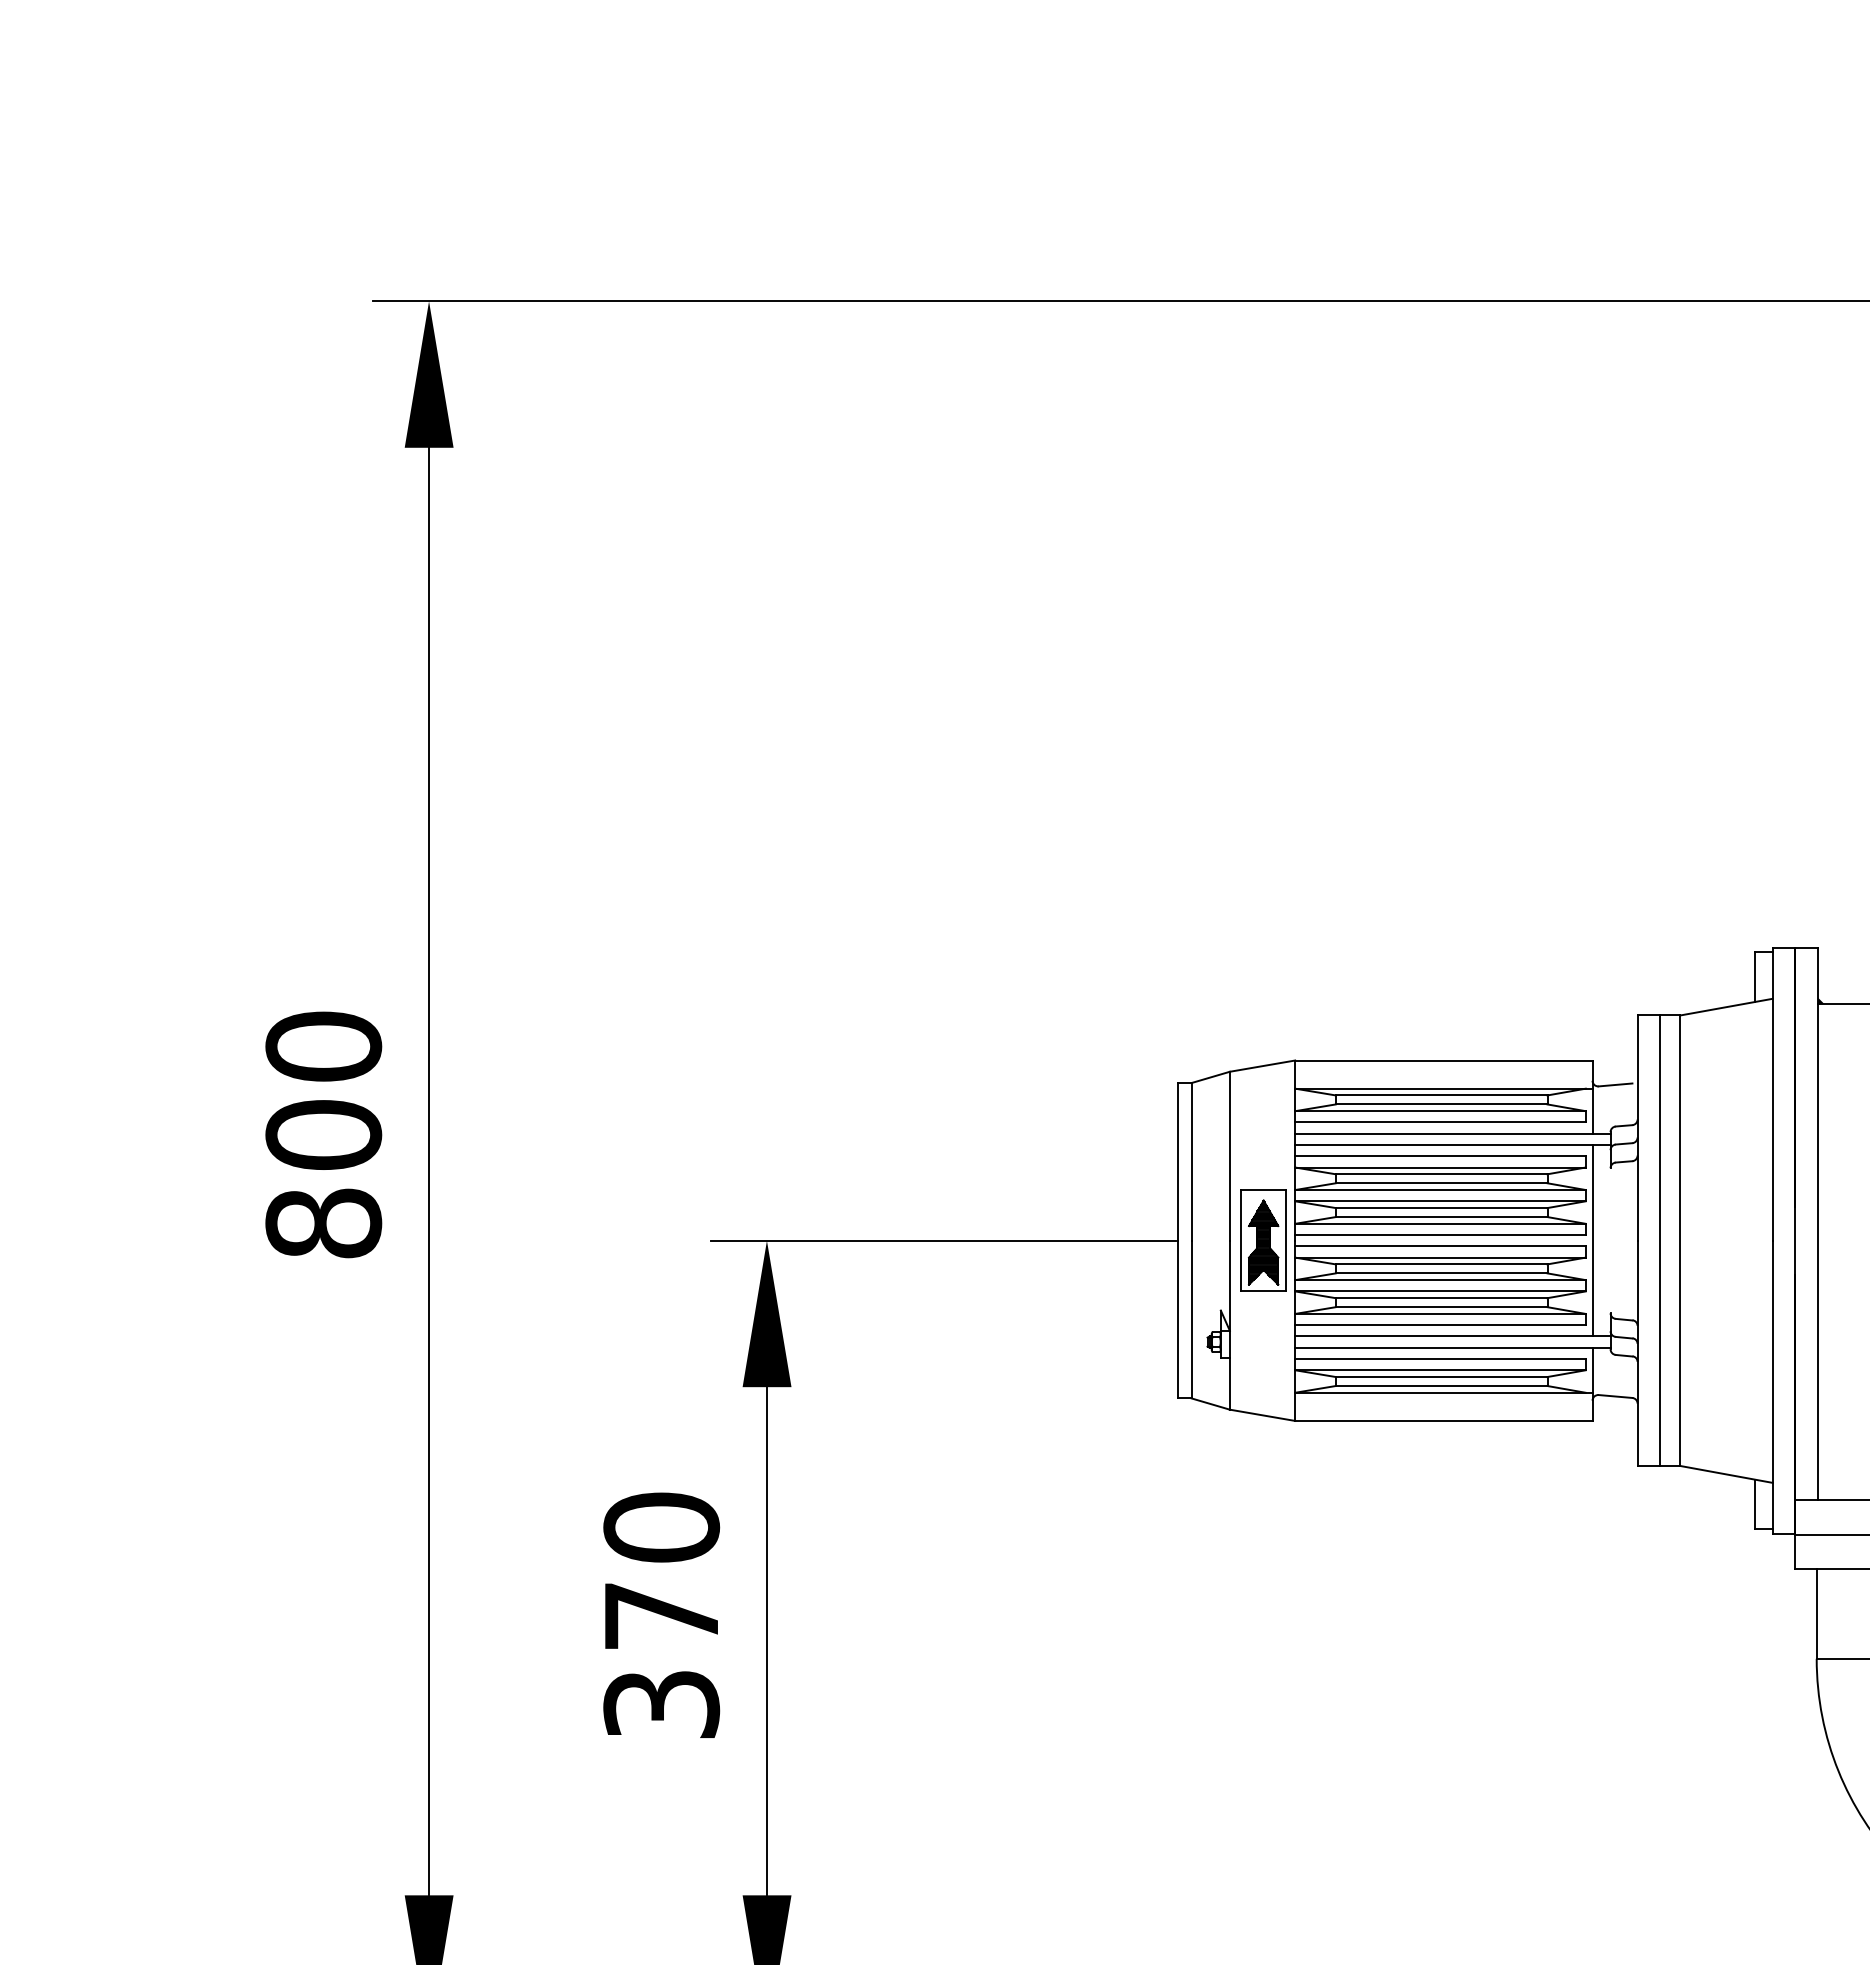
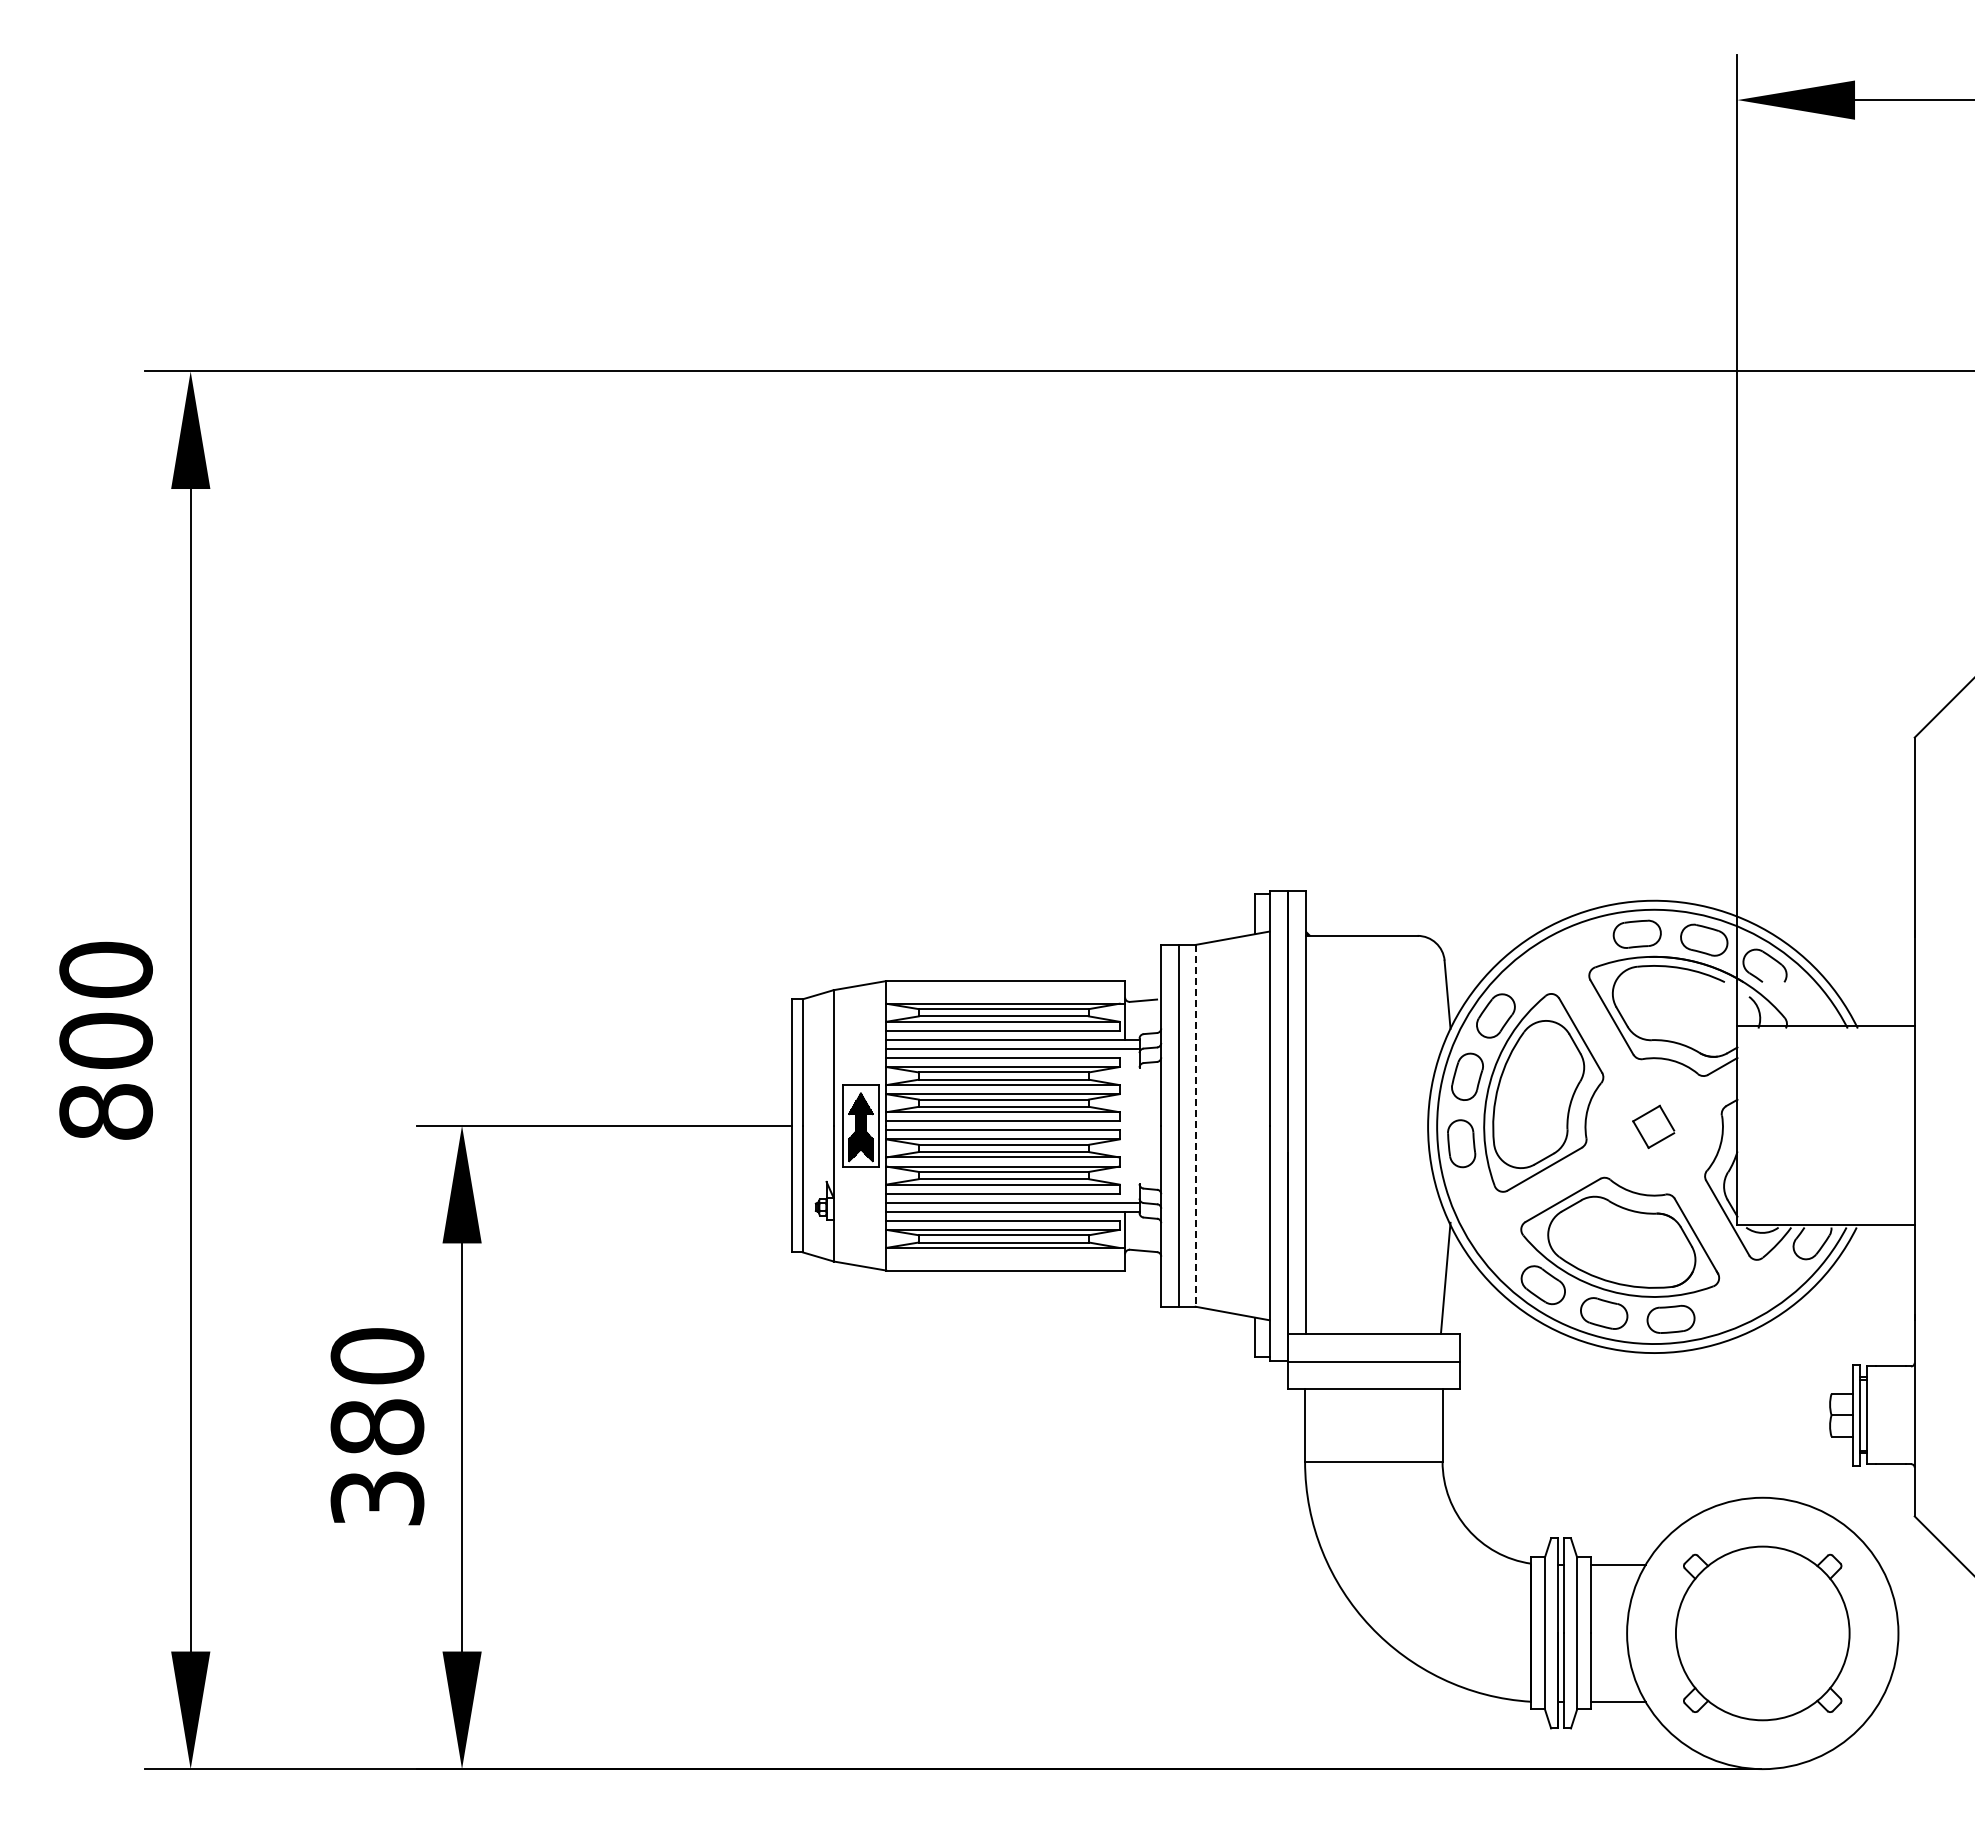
line: (1593, 1240) -> (1125, 1125), removed
line: (1680, 1240) -> (1195, 1125), solid -> dashed
text: (661, 1616) -> (377, 1427), 370 -> 380

